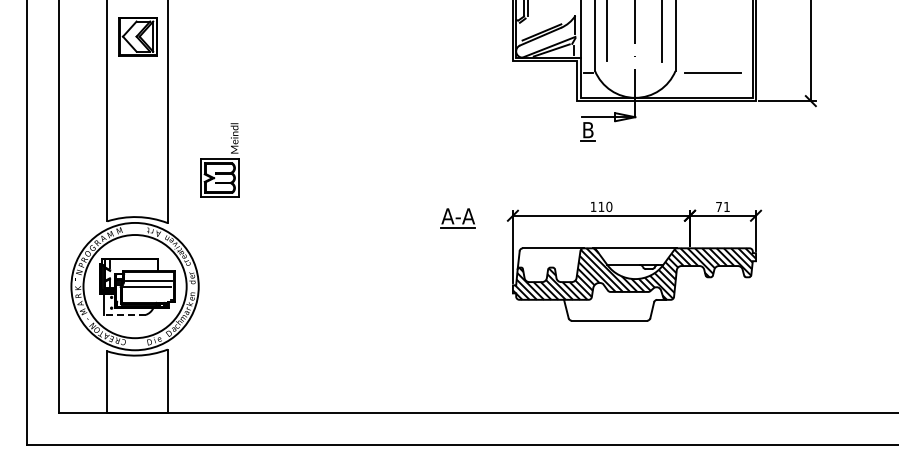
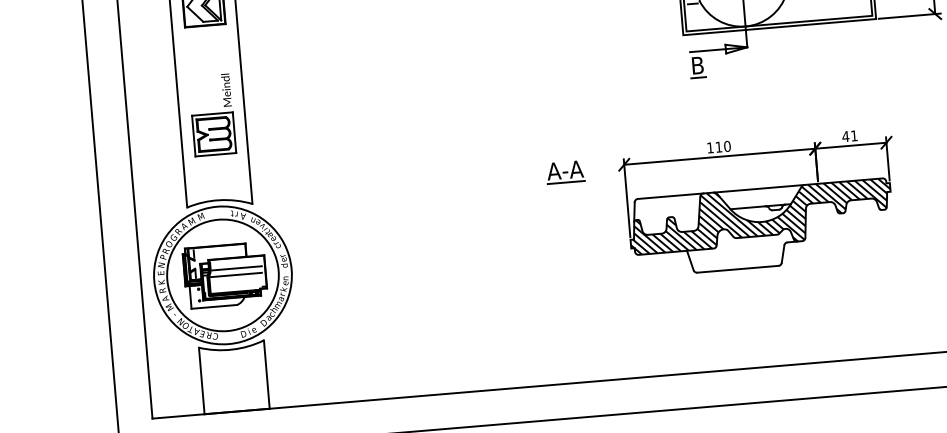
part: (219, 160) -> (212, 115), moved
text: (718, 206) -> (845, 136), 71 -> 41
line: (124, 314) -> (214, 306), dashed -> solid

